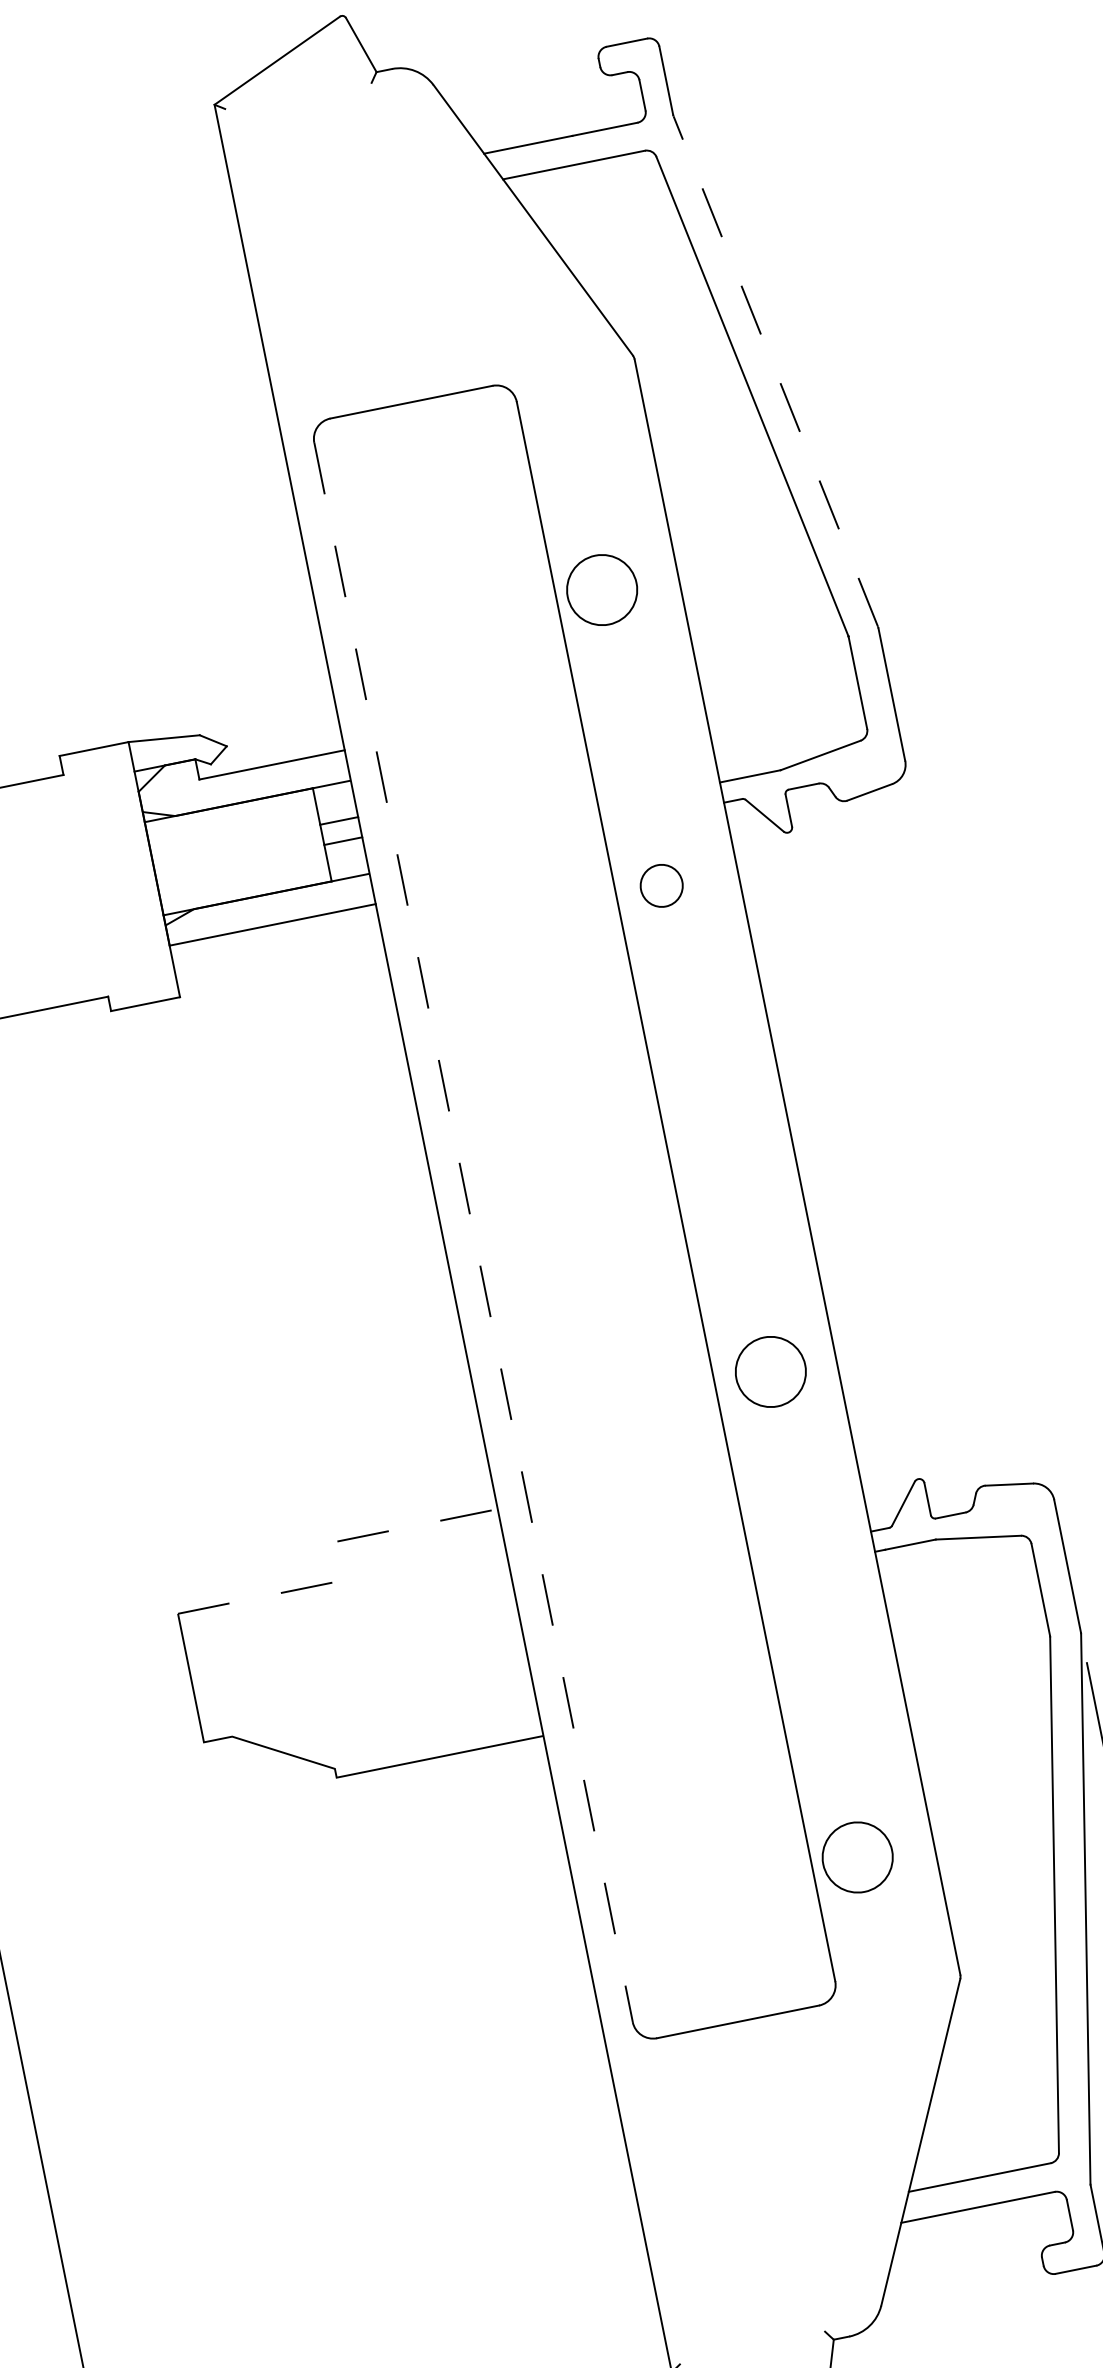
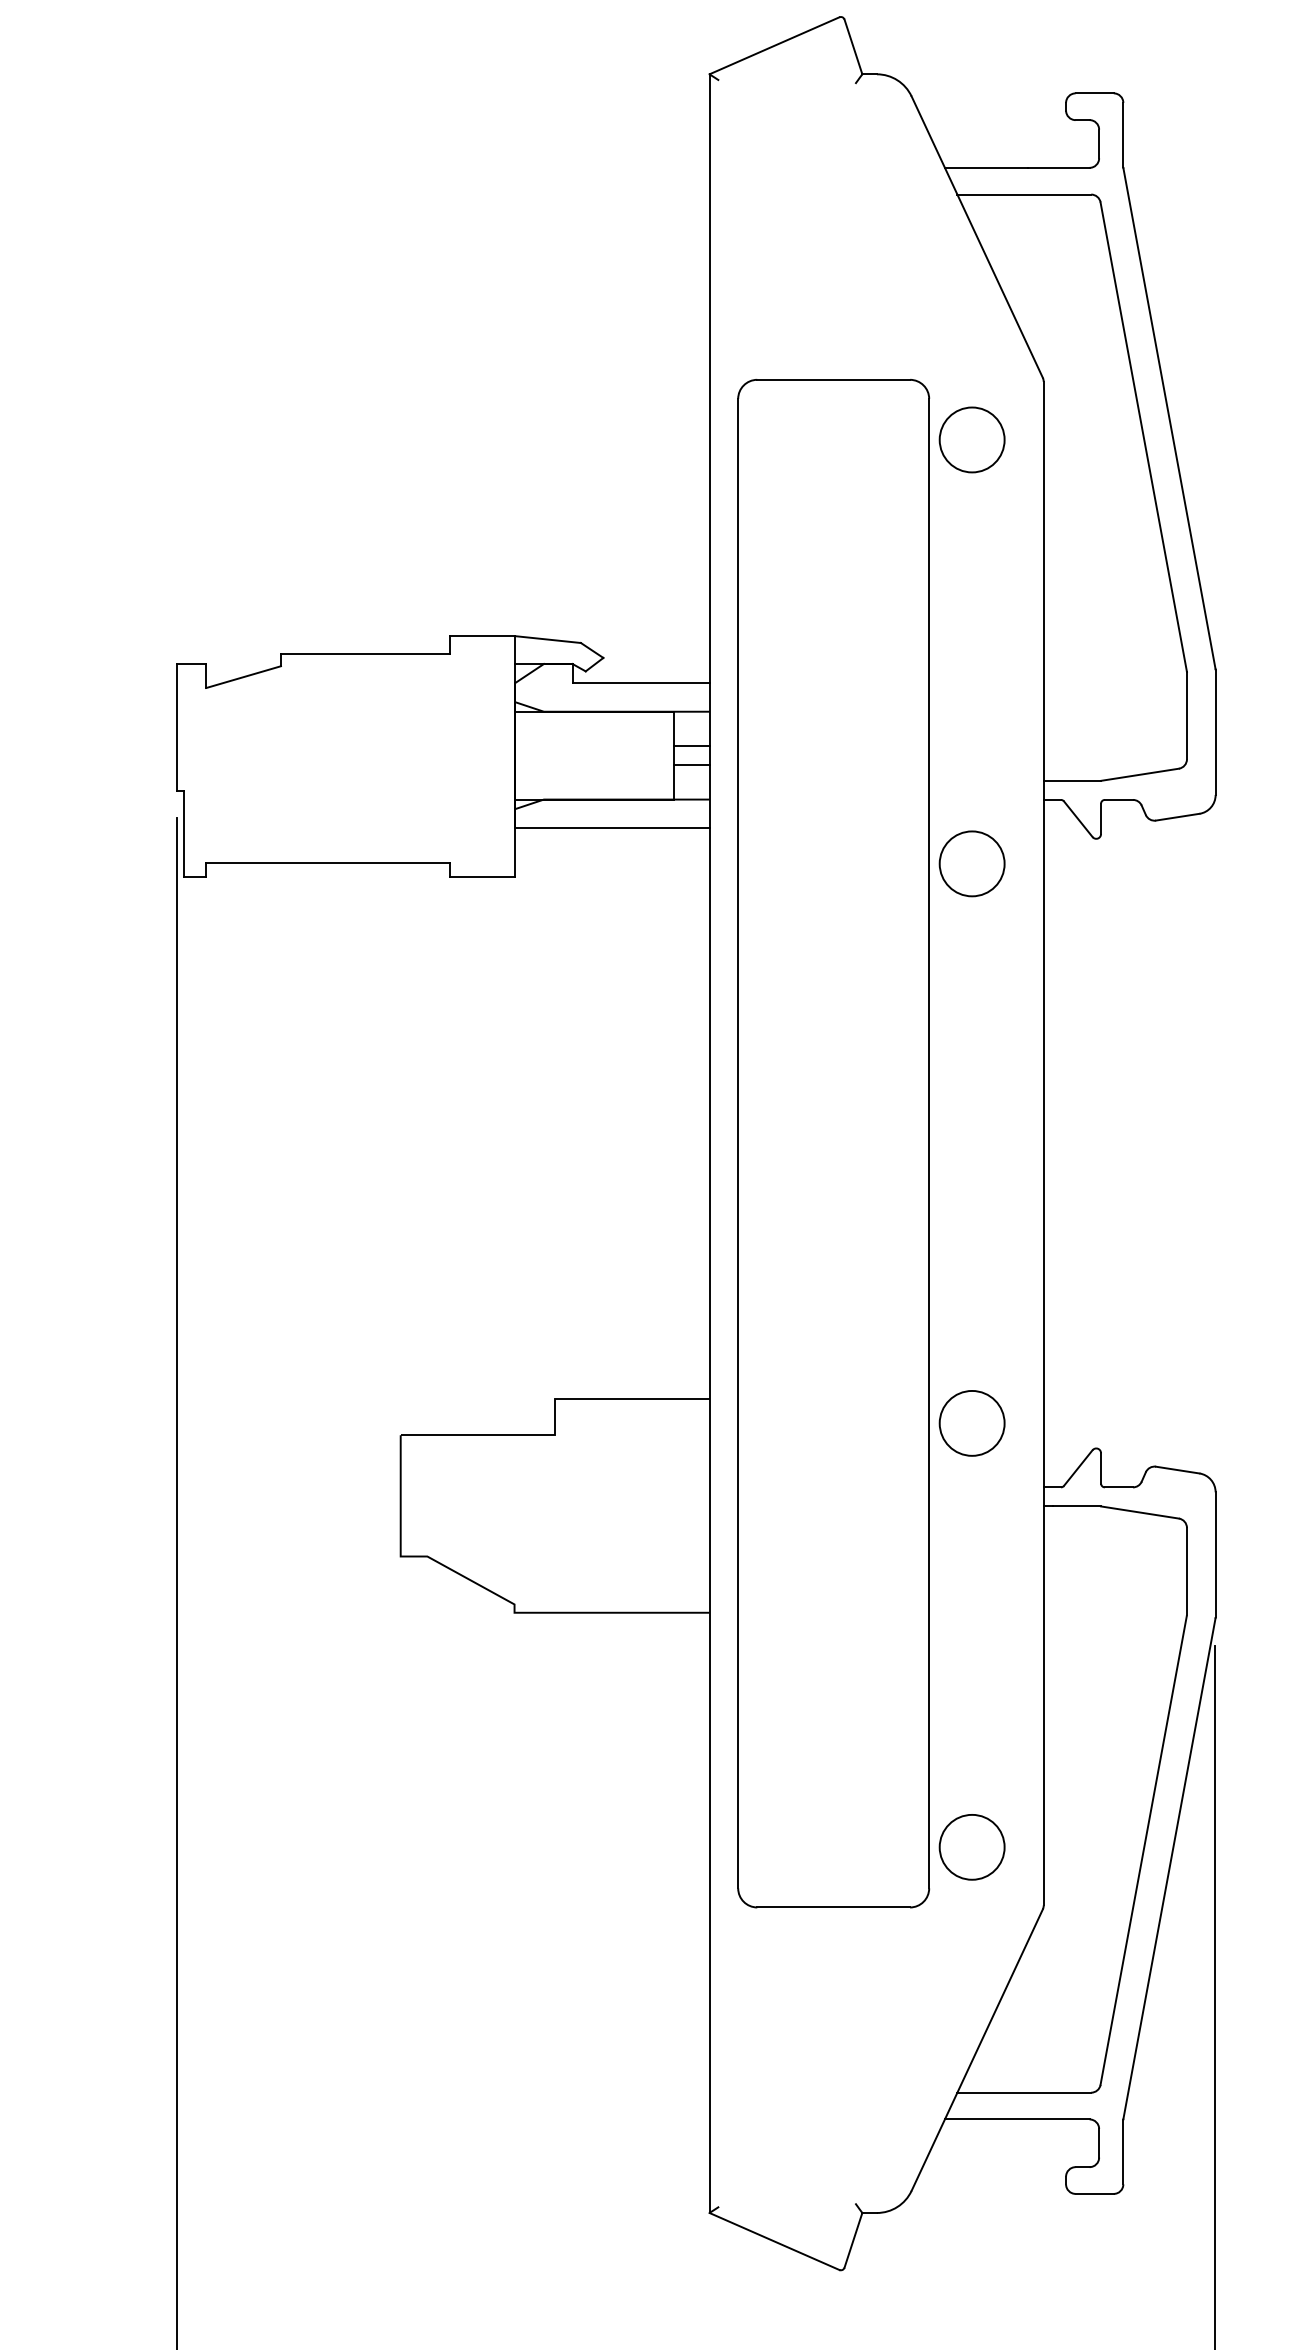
line: (775, 371) -> (1169, 418), dashed -> solid
circle: (601, 589) -> (971, 439), moved
circle: (661, 885) -> (971, 863), size x1.67
line: (473, 1232) -> (738, 1143), dashed -> solid
circle: (770, 1372) -> (971, 1423), moved
line: (338, 1560) -> (555, 1416), dashed -> solid
circle: (857, 1857) -> (971, 1847), moved

